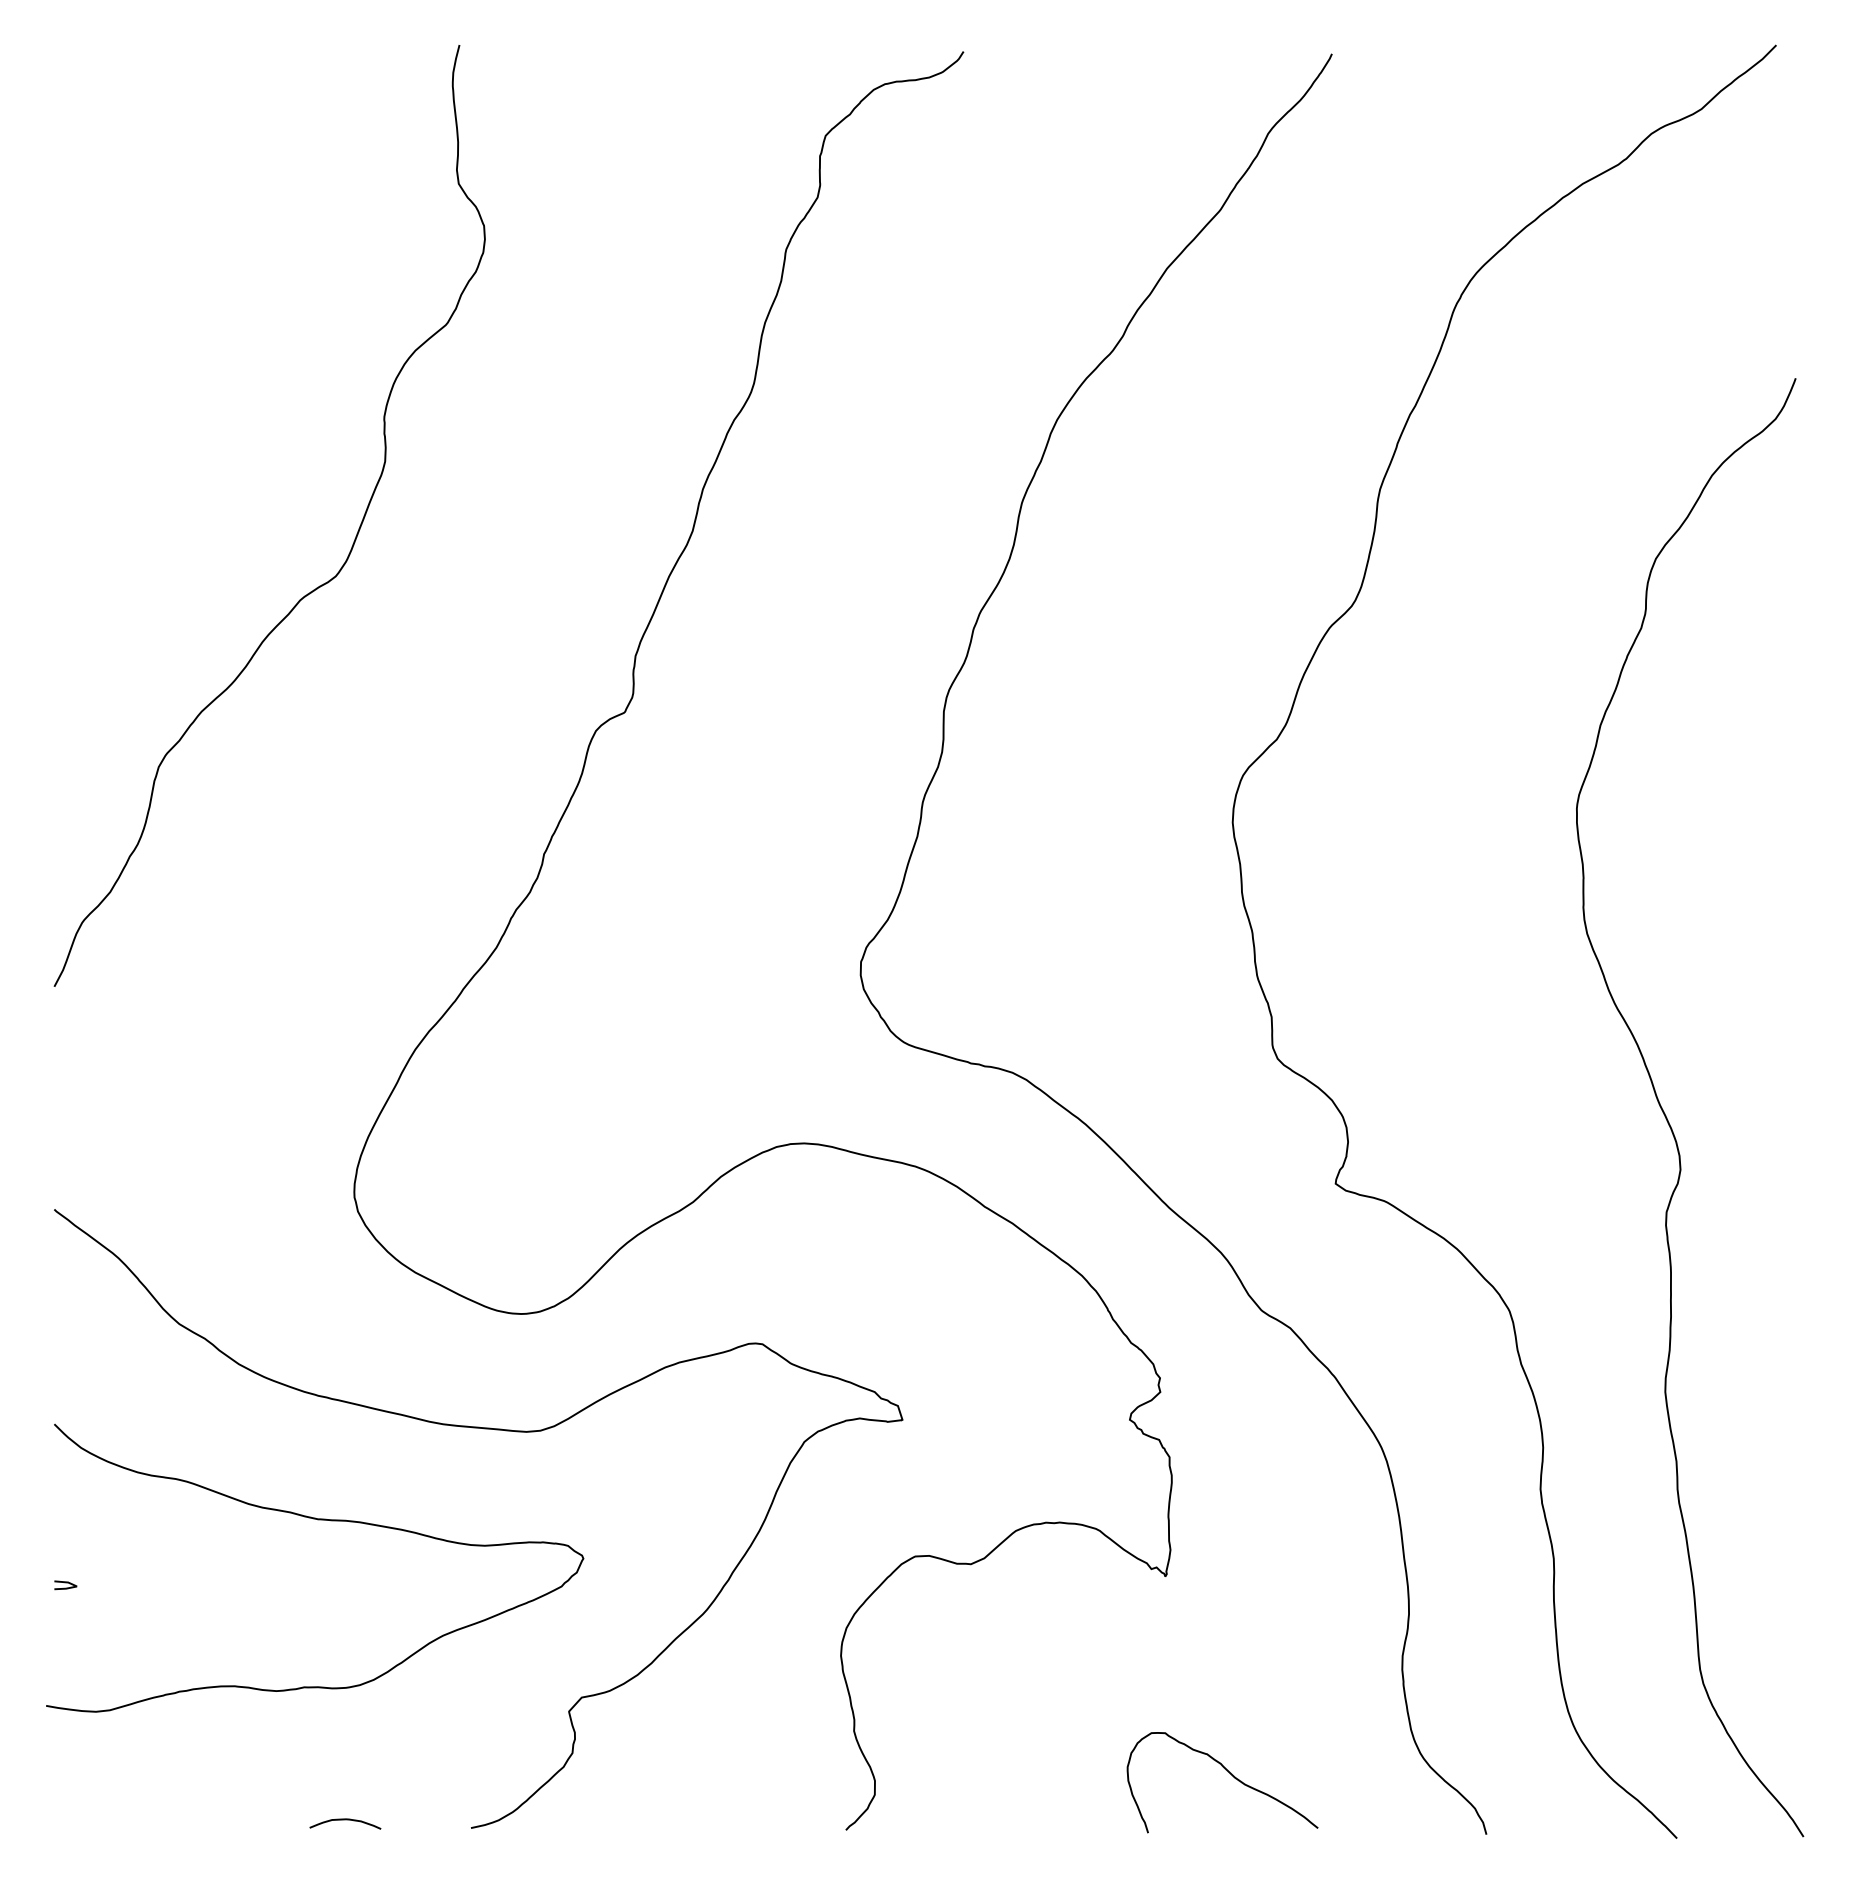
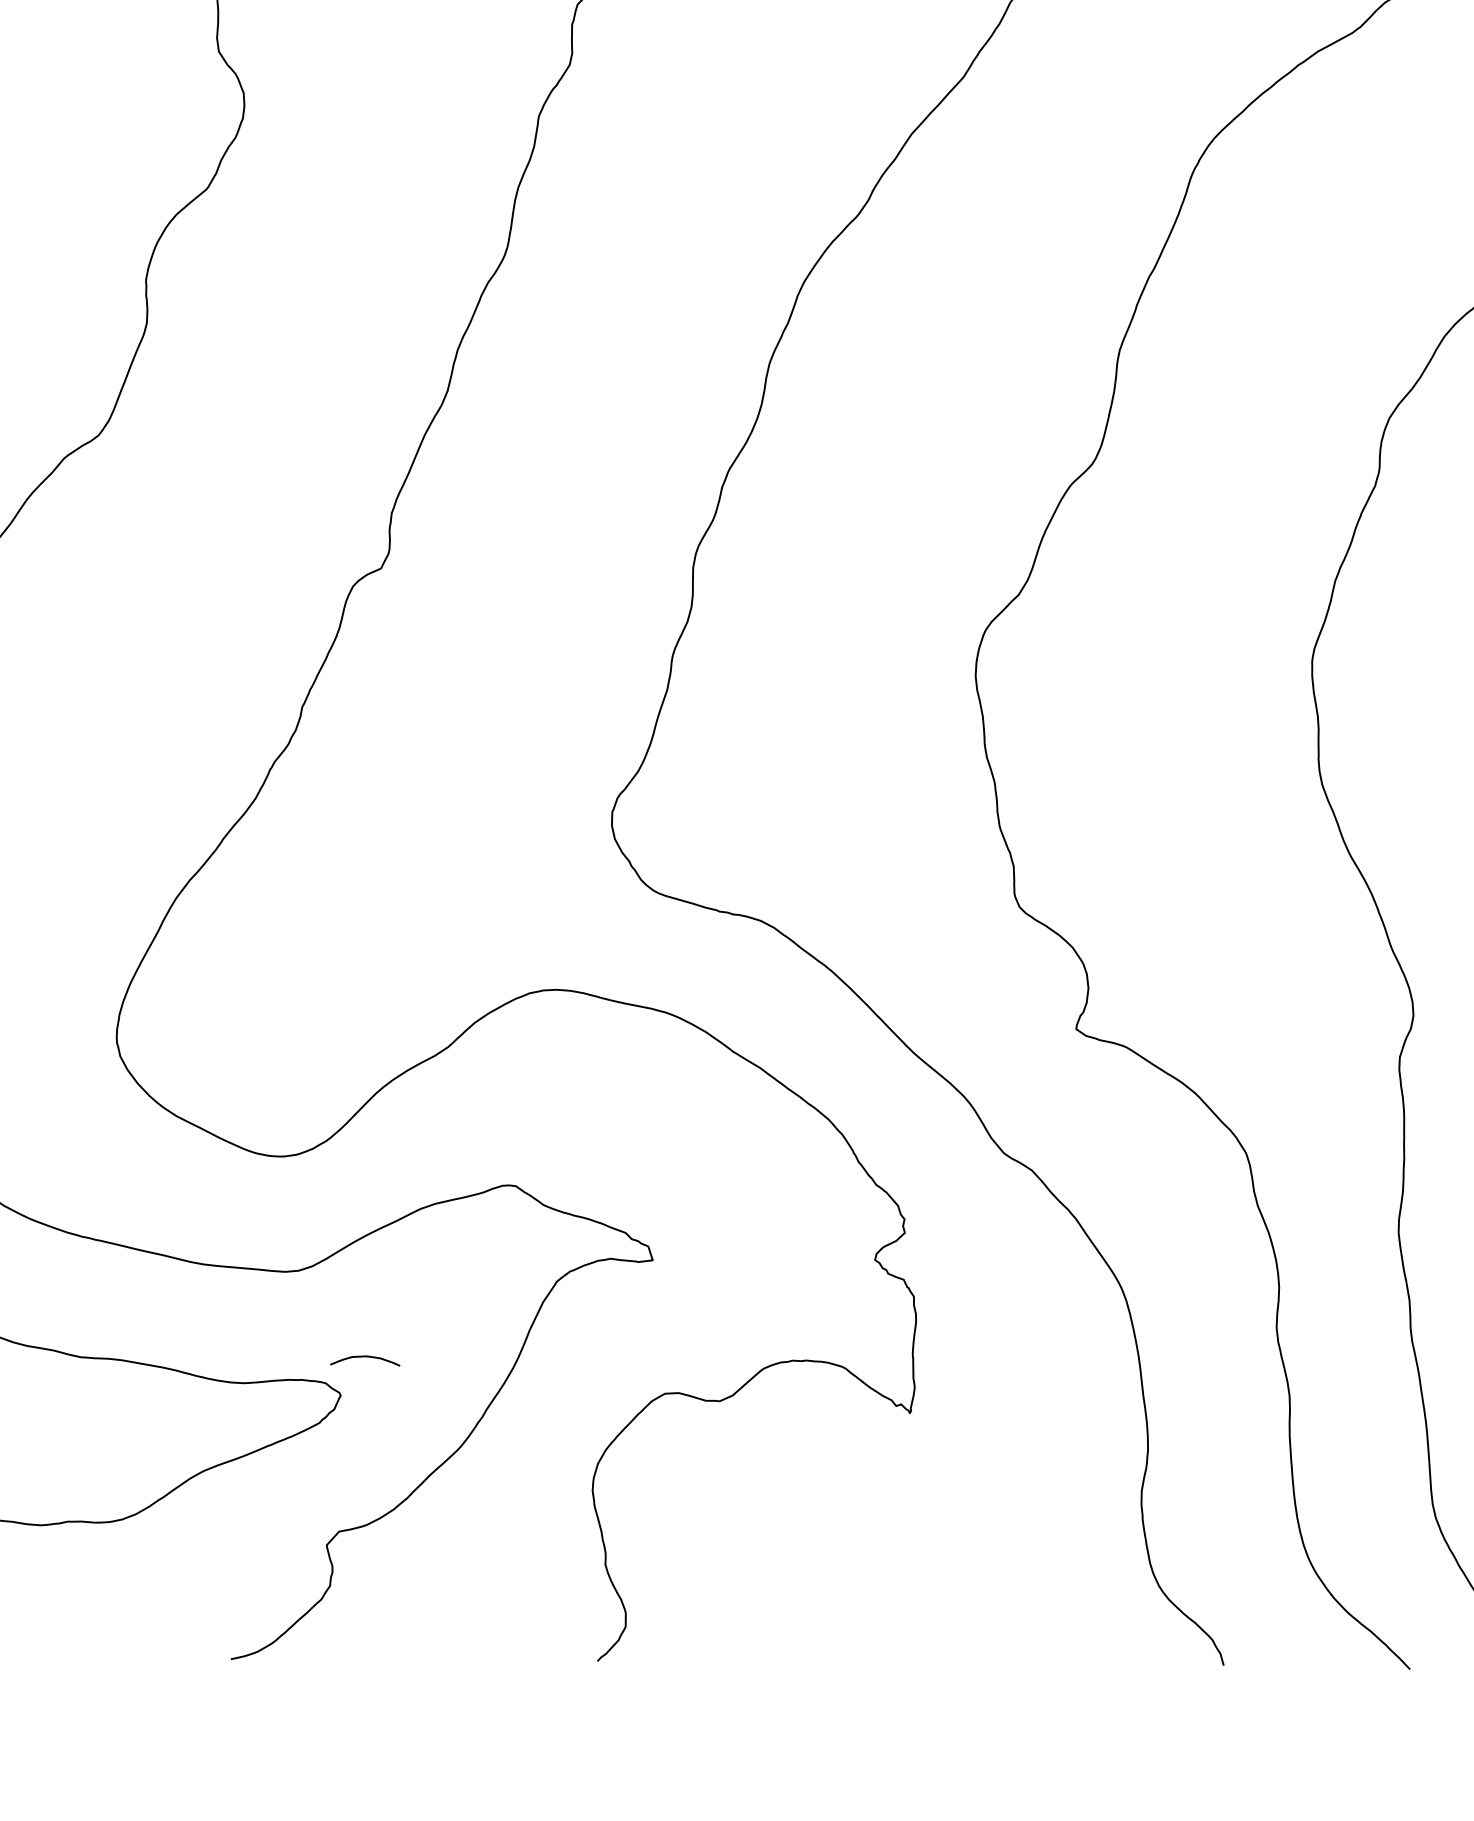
curve: (1230, 1774) -> (973, 1606), removed
curve: (345, 1820) -> (365, 1357), moved

